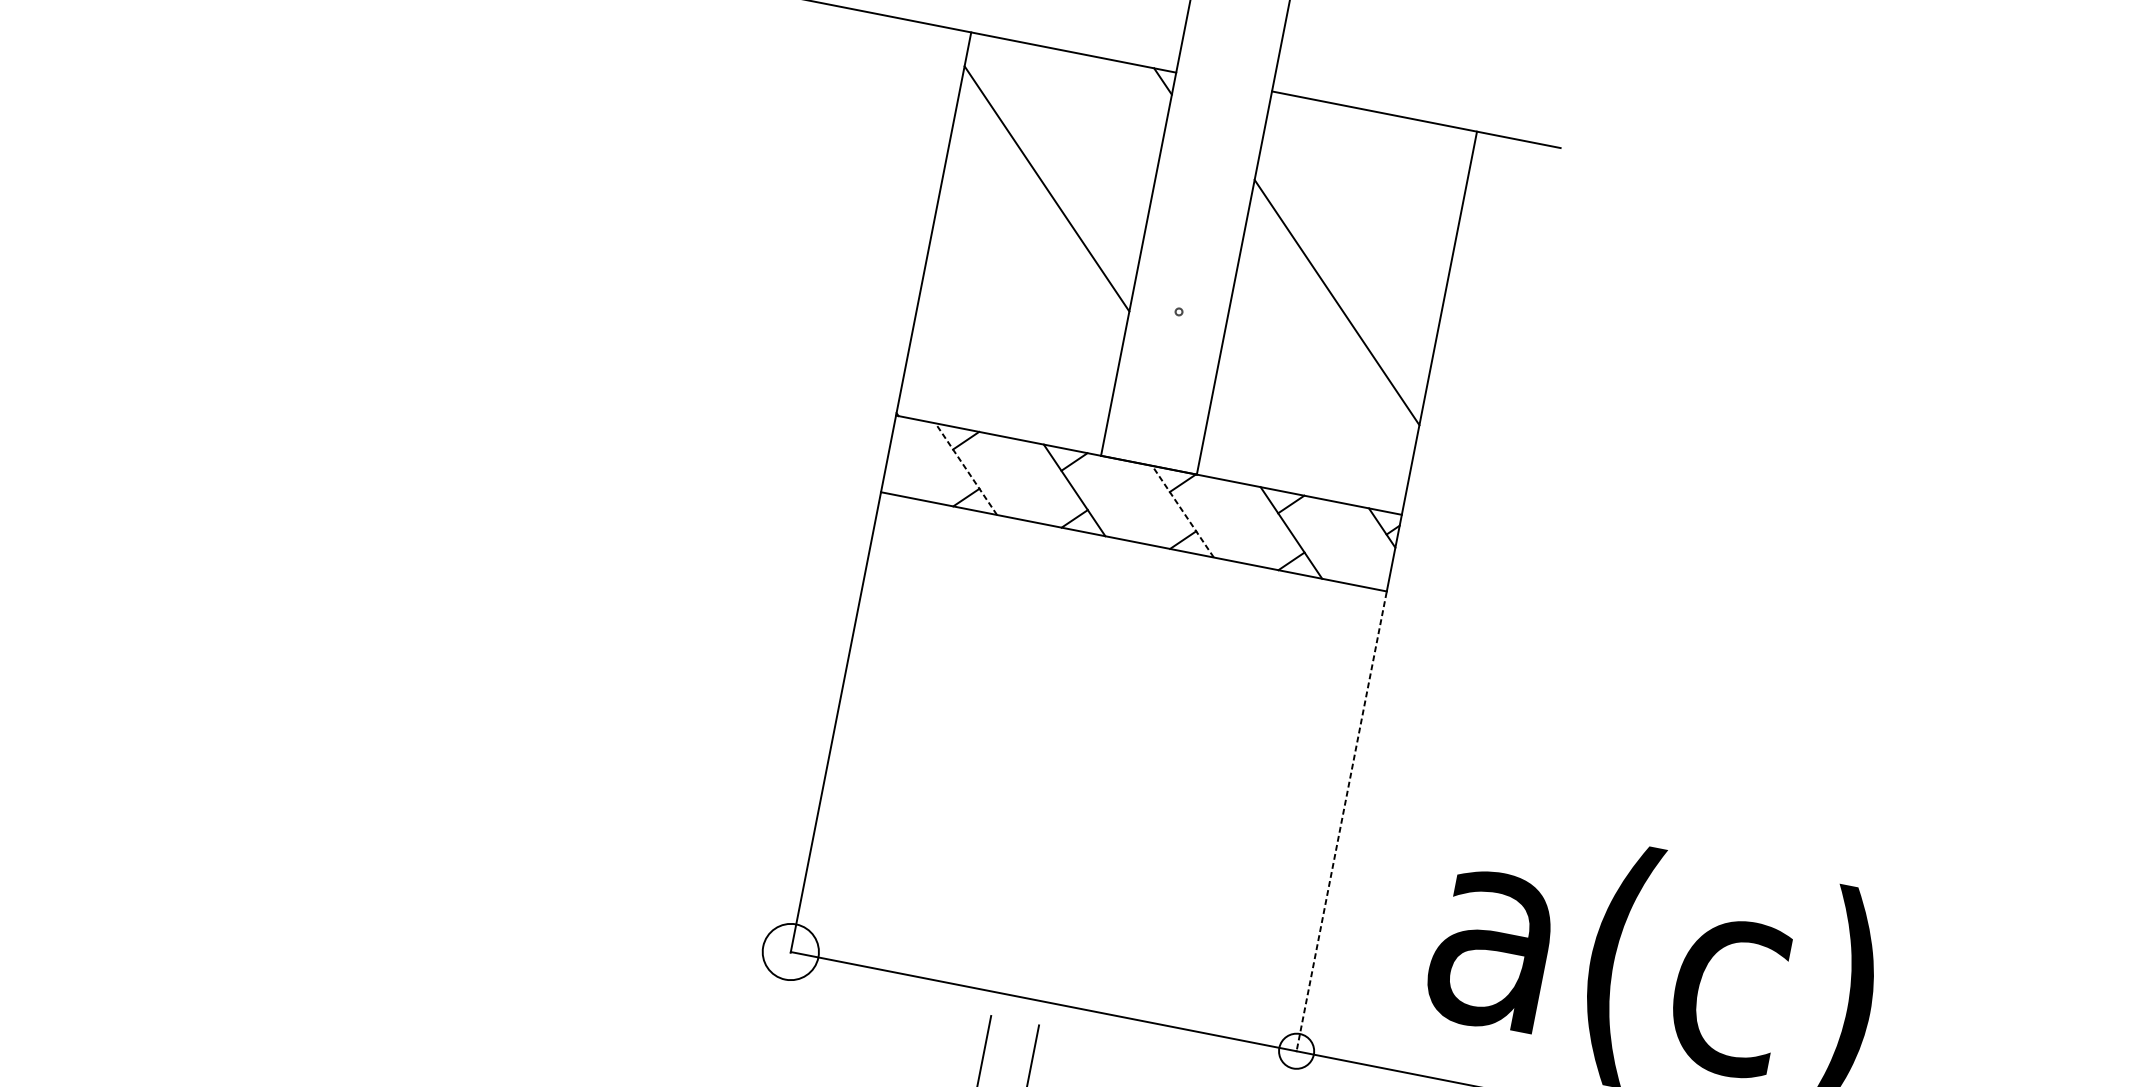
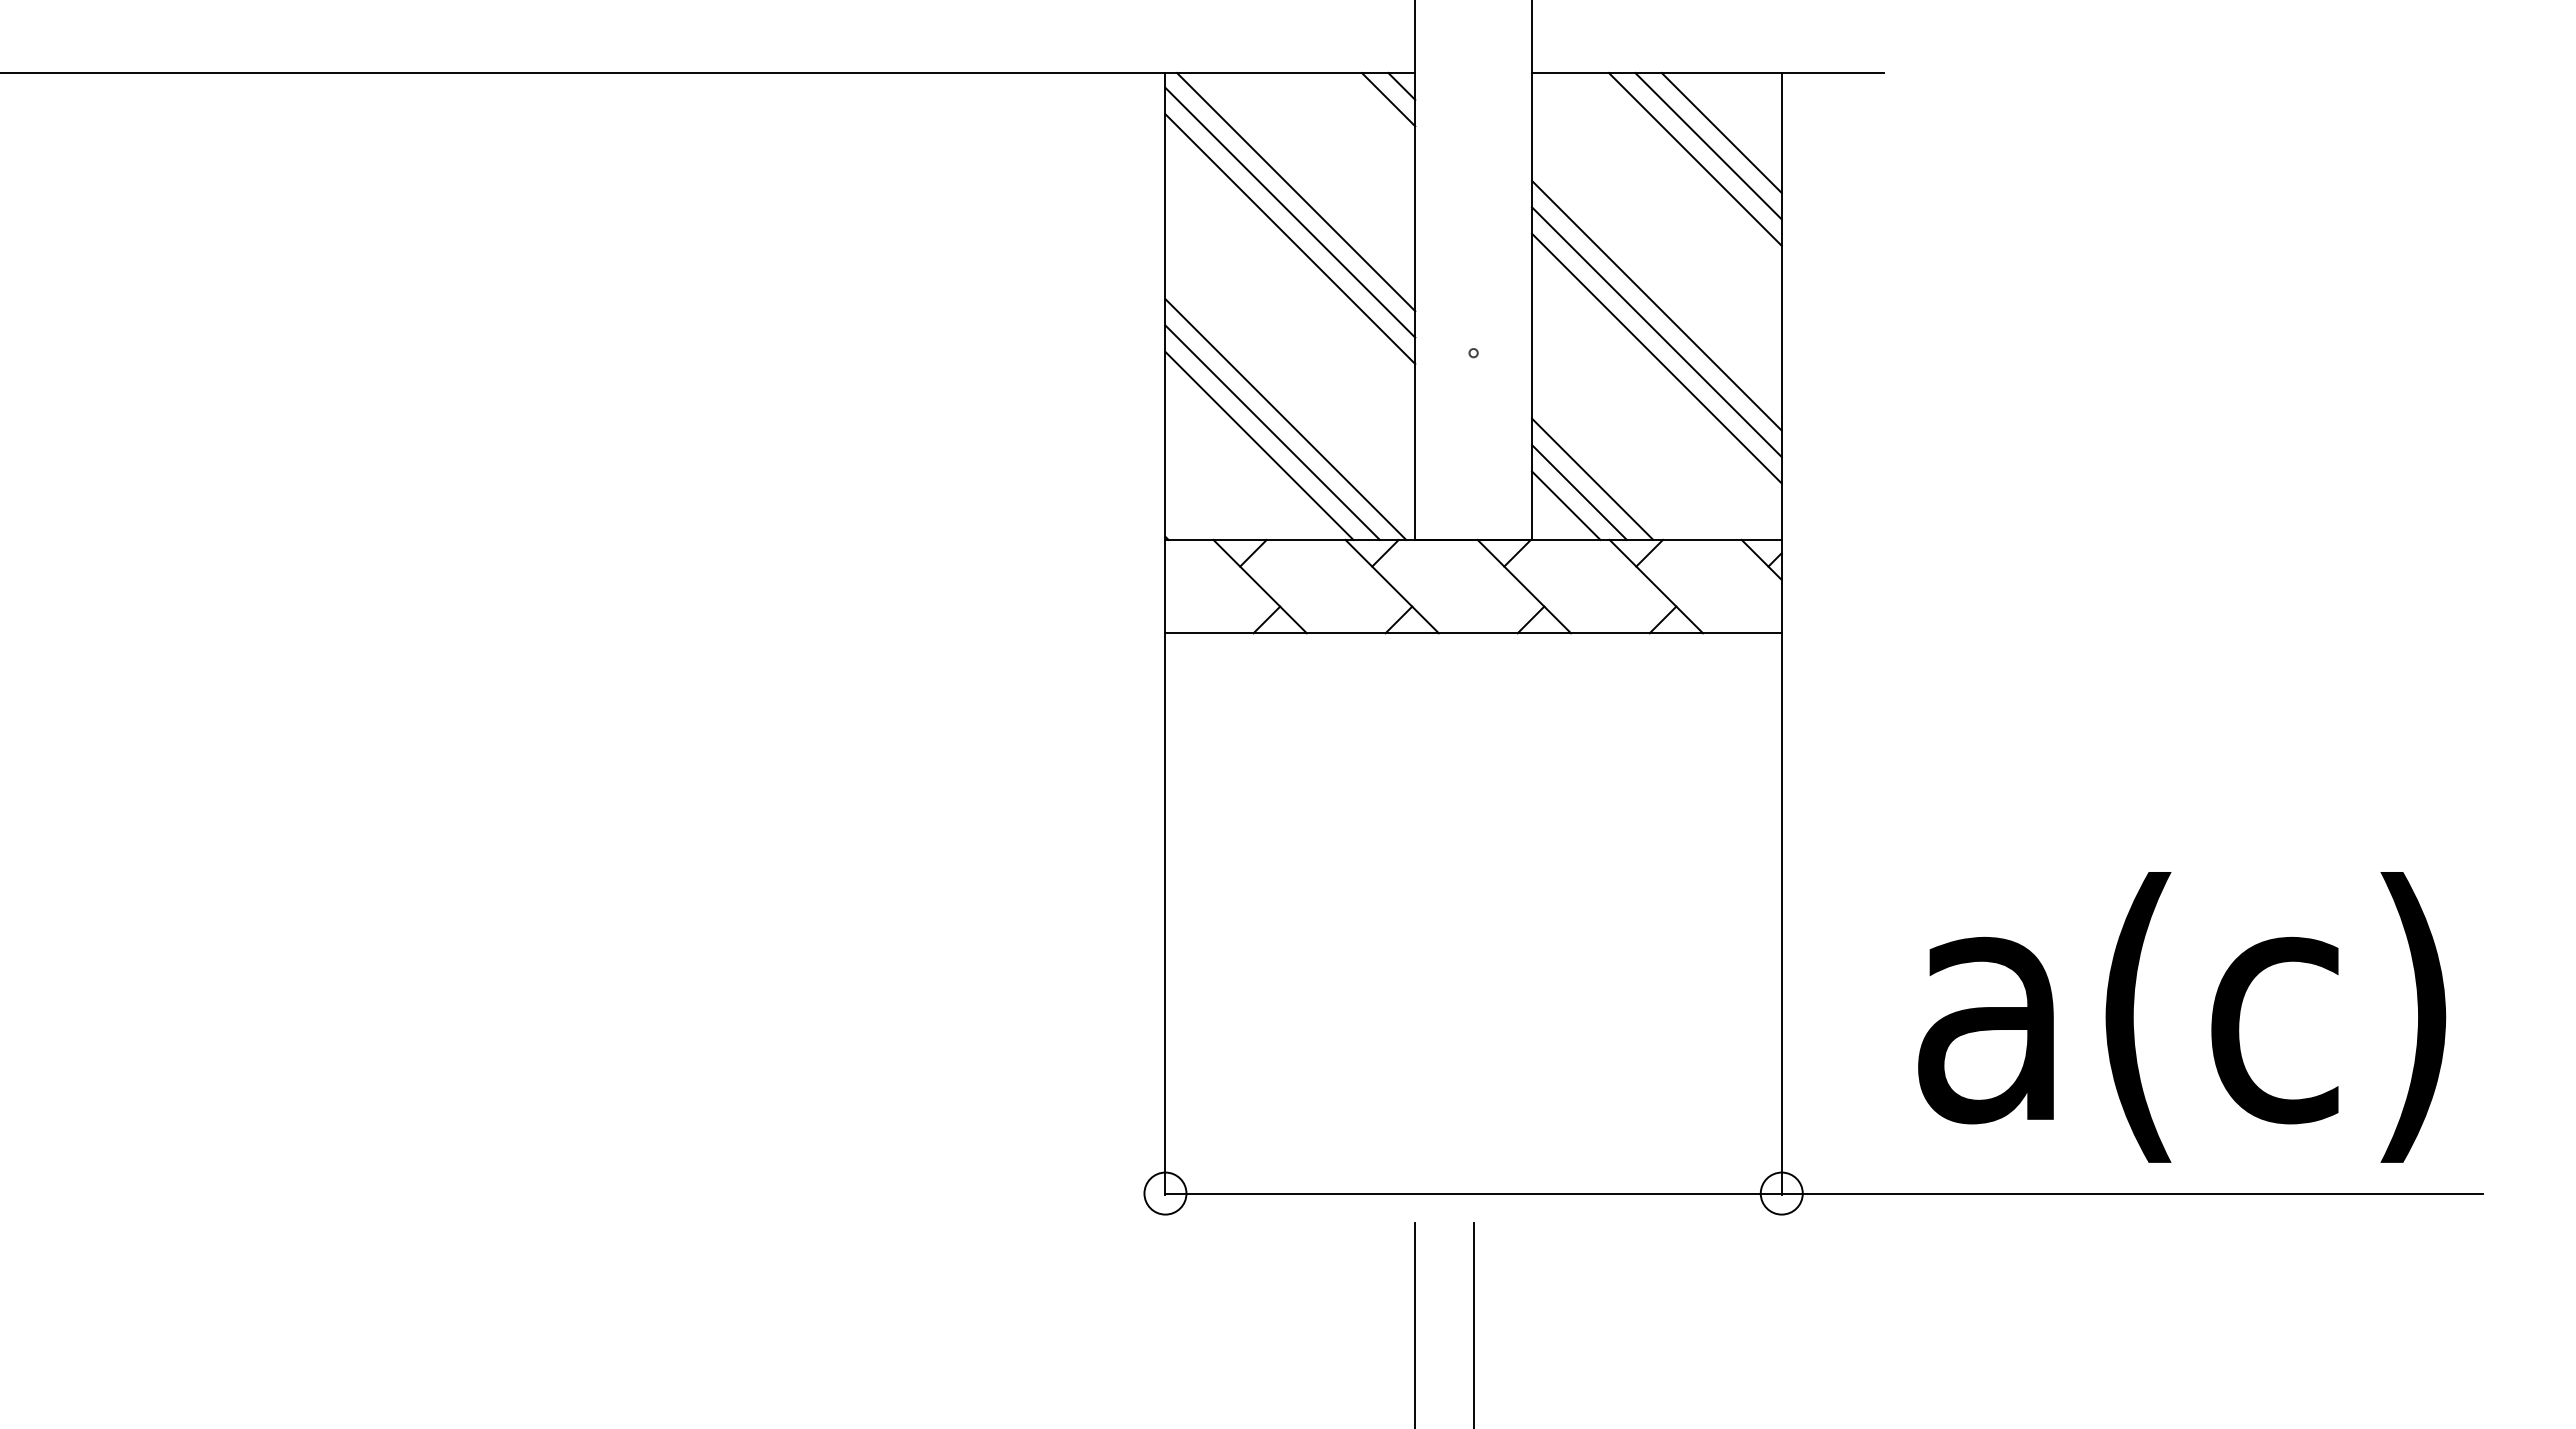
line: (1150, 90) -> (1388, 99), added
line: (1059, 151) -> (1296, 192), added
line: (1051, 167) -> (1290, 212), added
line: (1417, 171) -> (1721, 133), added
line: (1405, 180) -> (1708, 146), added
line: (1391, 188) -> (1694, 159), added
line: (1332, 324) -> (1656, 332), added
line: (1013, 336) -> (1285, 419), added
line: (1001, 344) -> (1272, 432), added
line: (1328, 345) -> (1656, 358), added
line: (988, 353) -> (1259, 445), added
line: (1256, 433) -> (1592, 478), added
line: (1242, 443) -> (1578, 492), added
line: (1229, 451) -> (1565, 505), added
line: (965, 468) -> (1259, 586), dashed -> solid
line: (1182, 511) -> (1523, 586), dashed -> solid
line: (1341, 822) -> (1781, 914), dashed -> solid
circle: (790, 951) -> (1165, 1193), size x0.62

